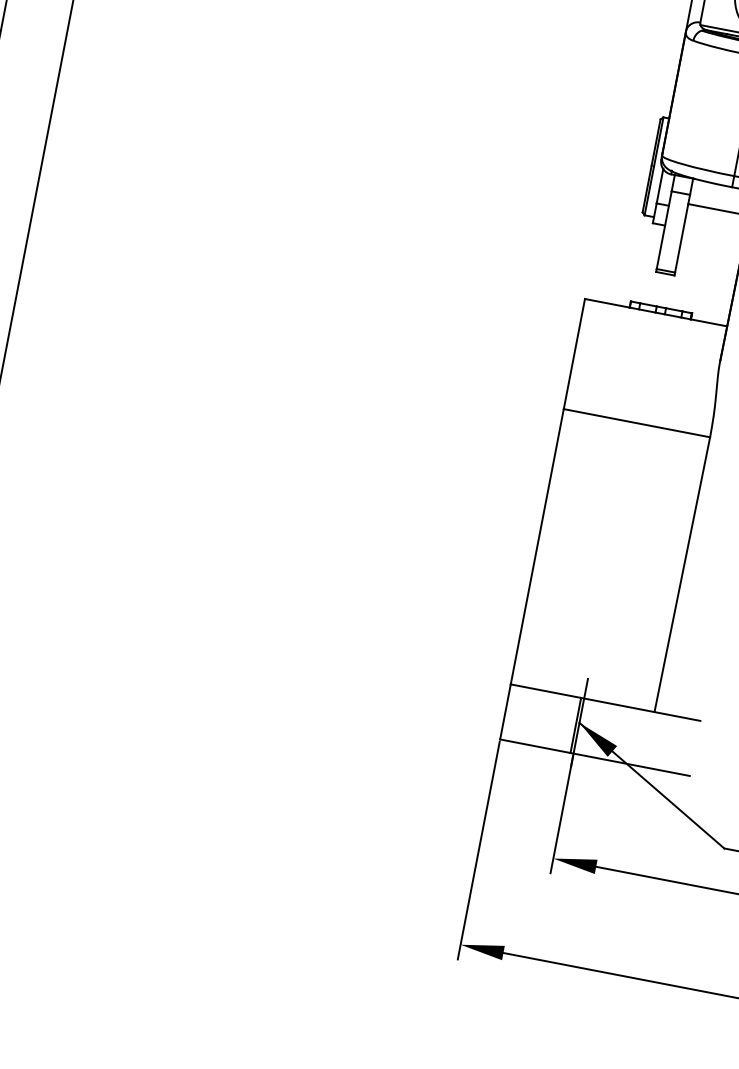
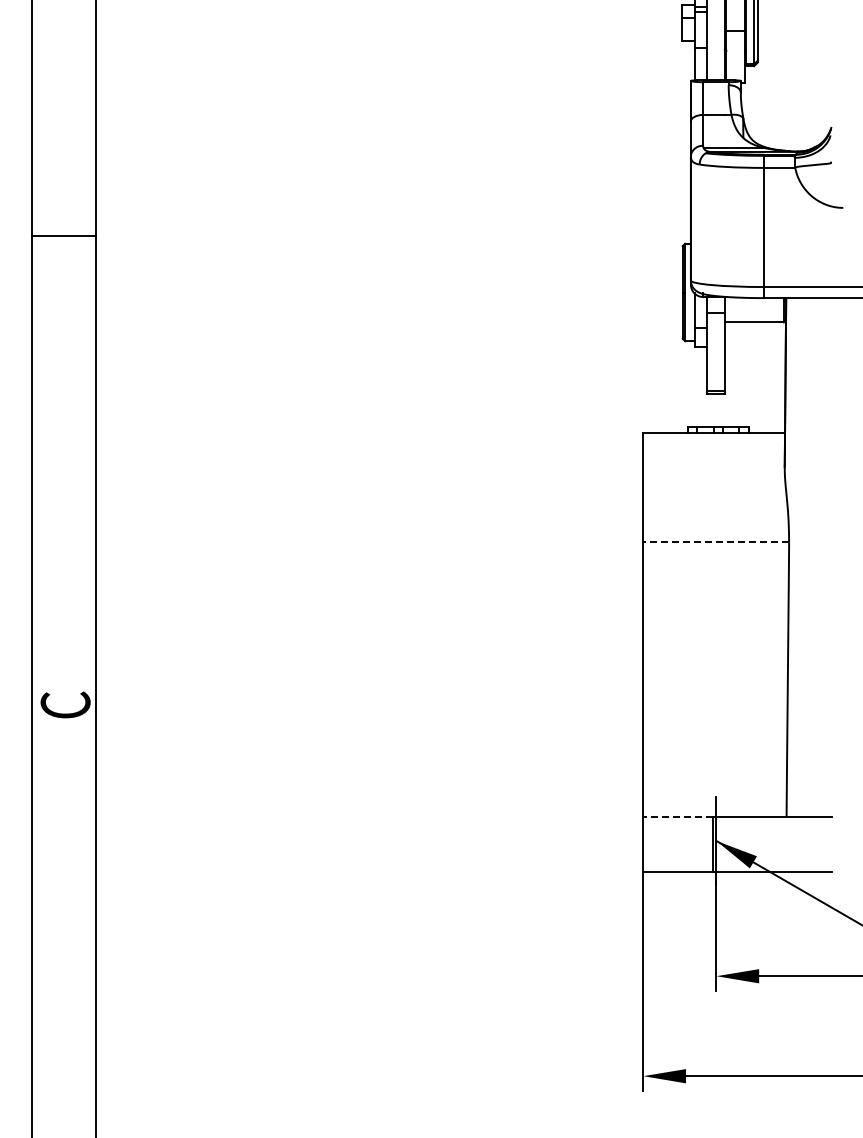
line: (637, 423) -> (716, 542), solid -> dashed
line: (545, 690) -> (677, 816), solid -> dashed

